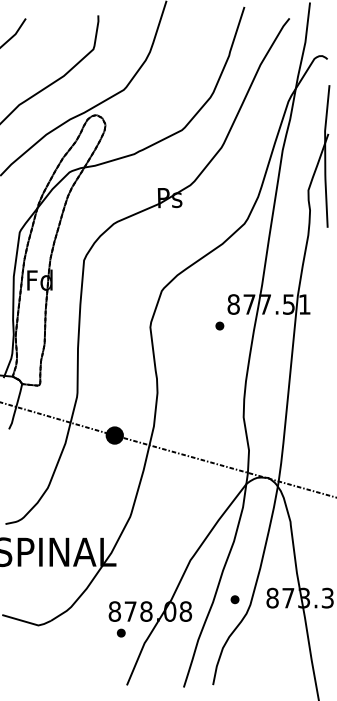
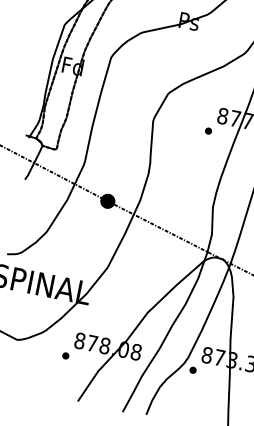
part: (234, 599) -> (192, 370), moved
part: (121, 632) -> (66, 355), moved

